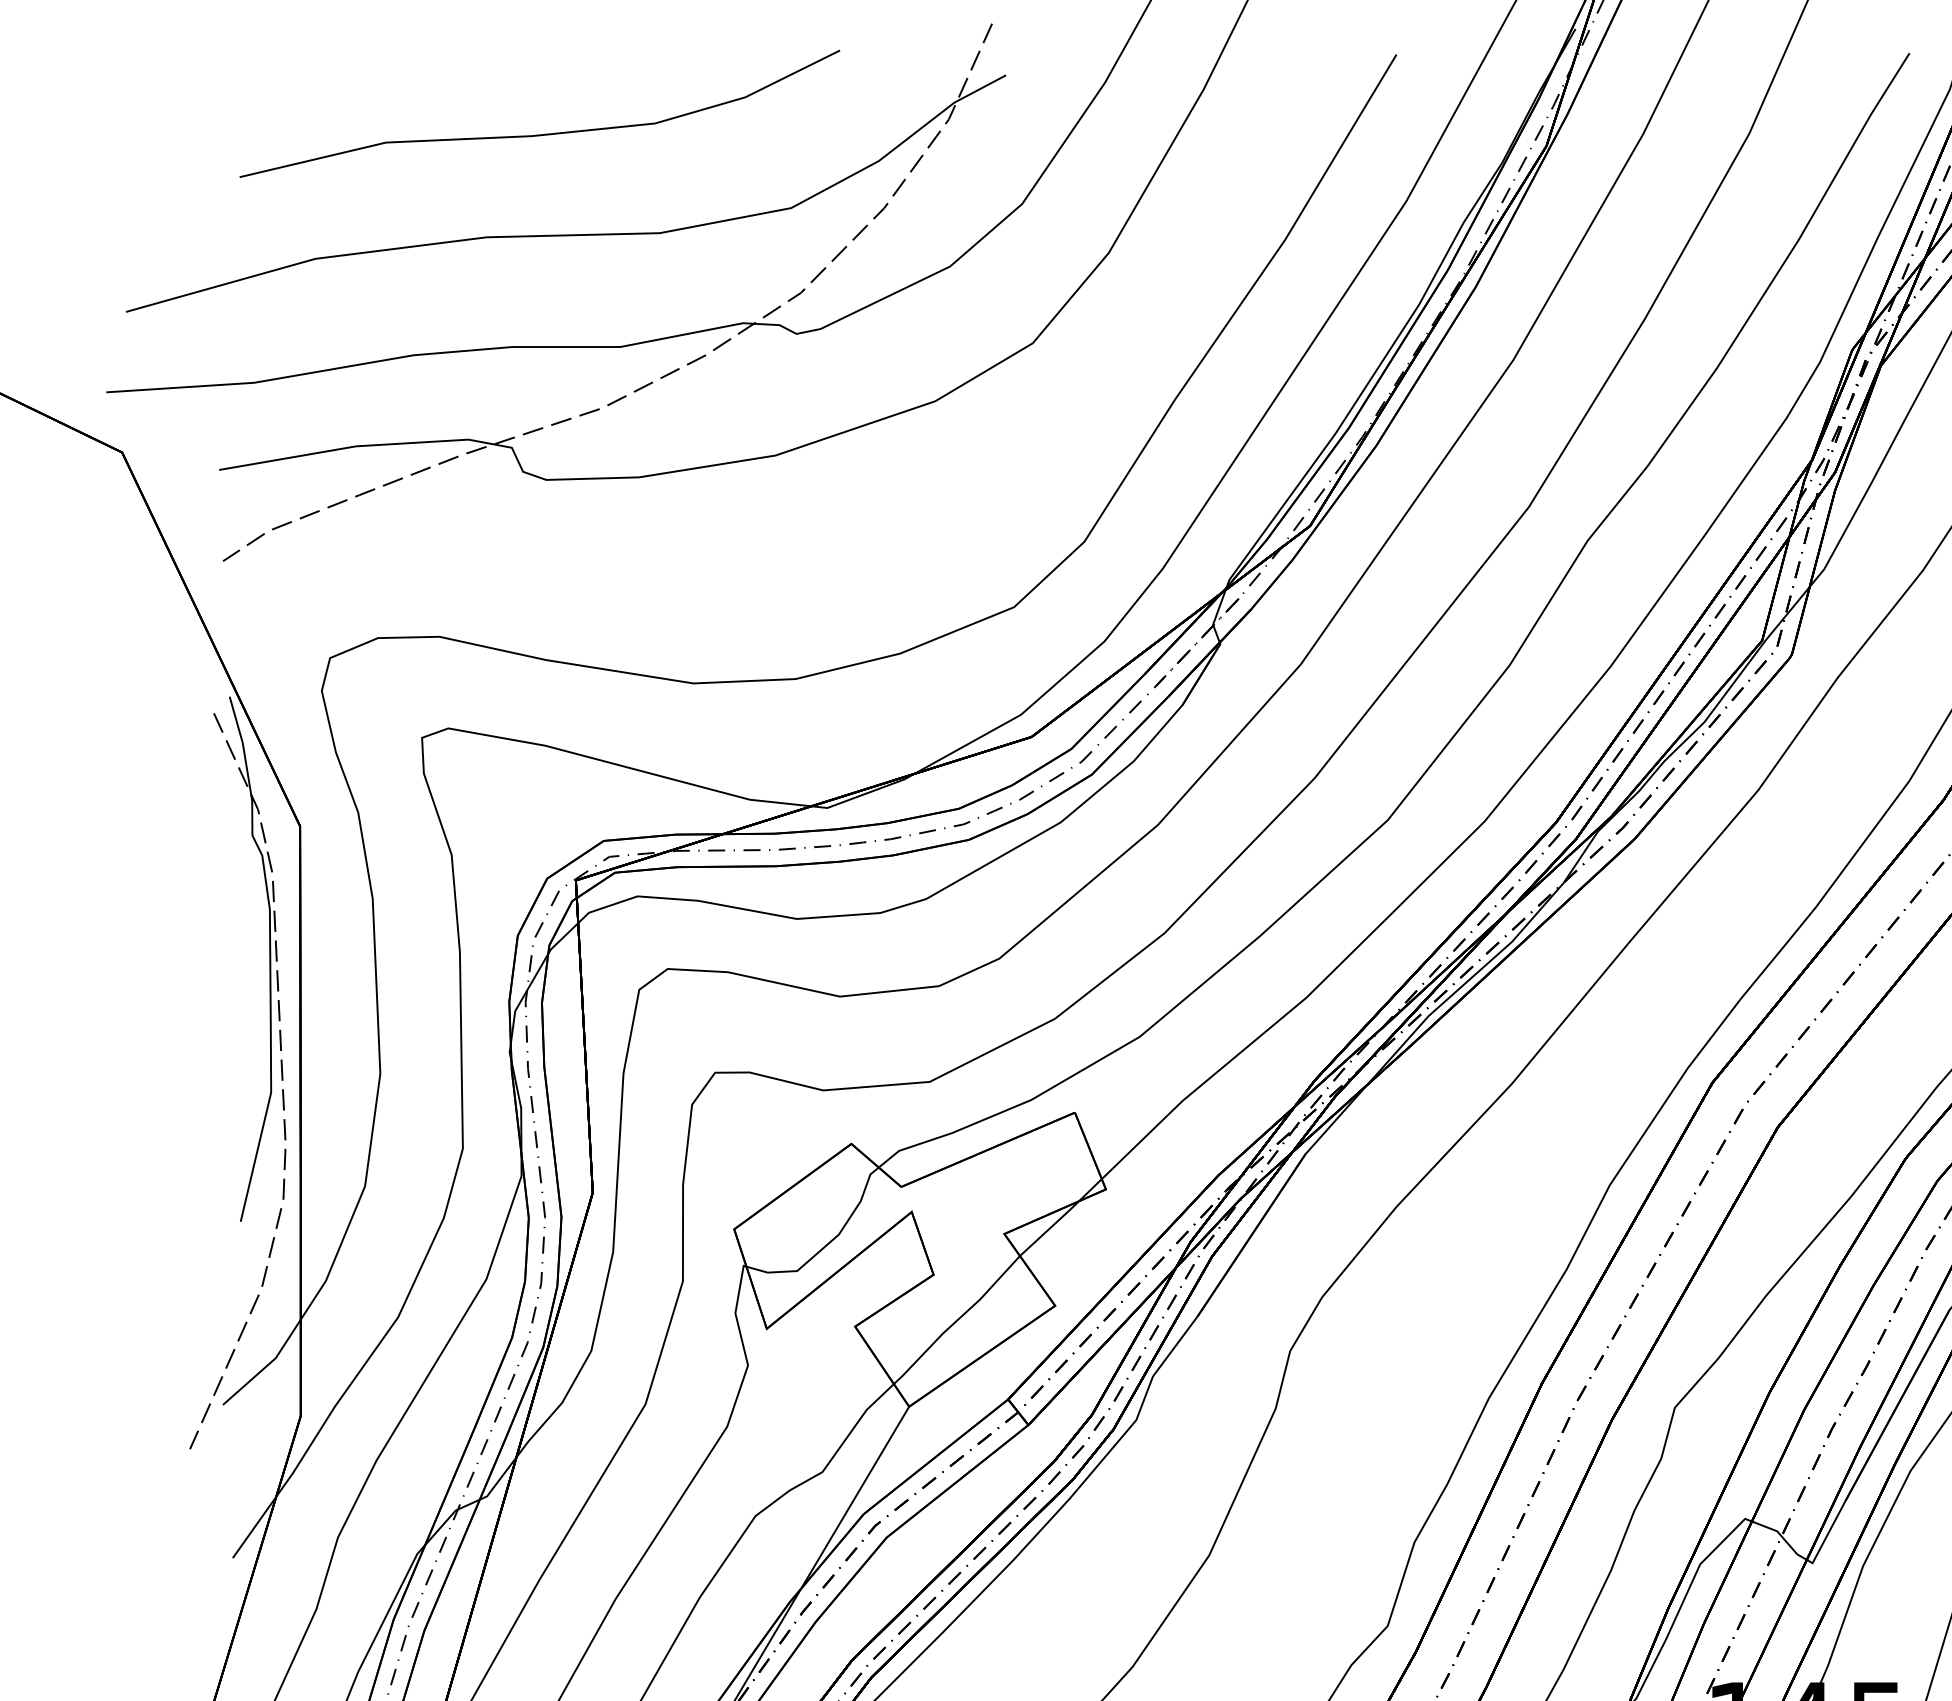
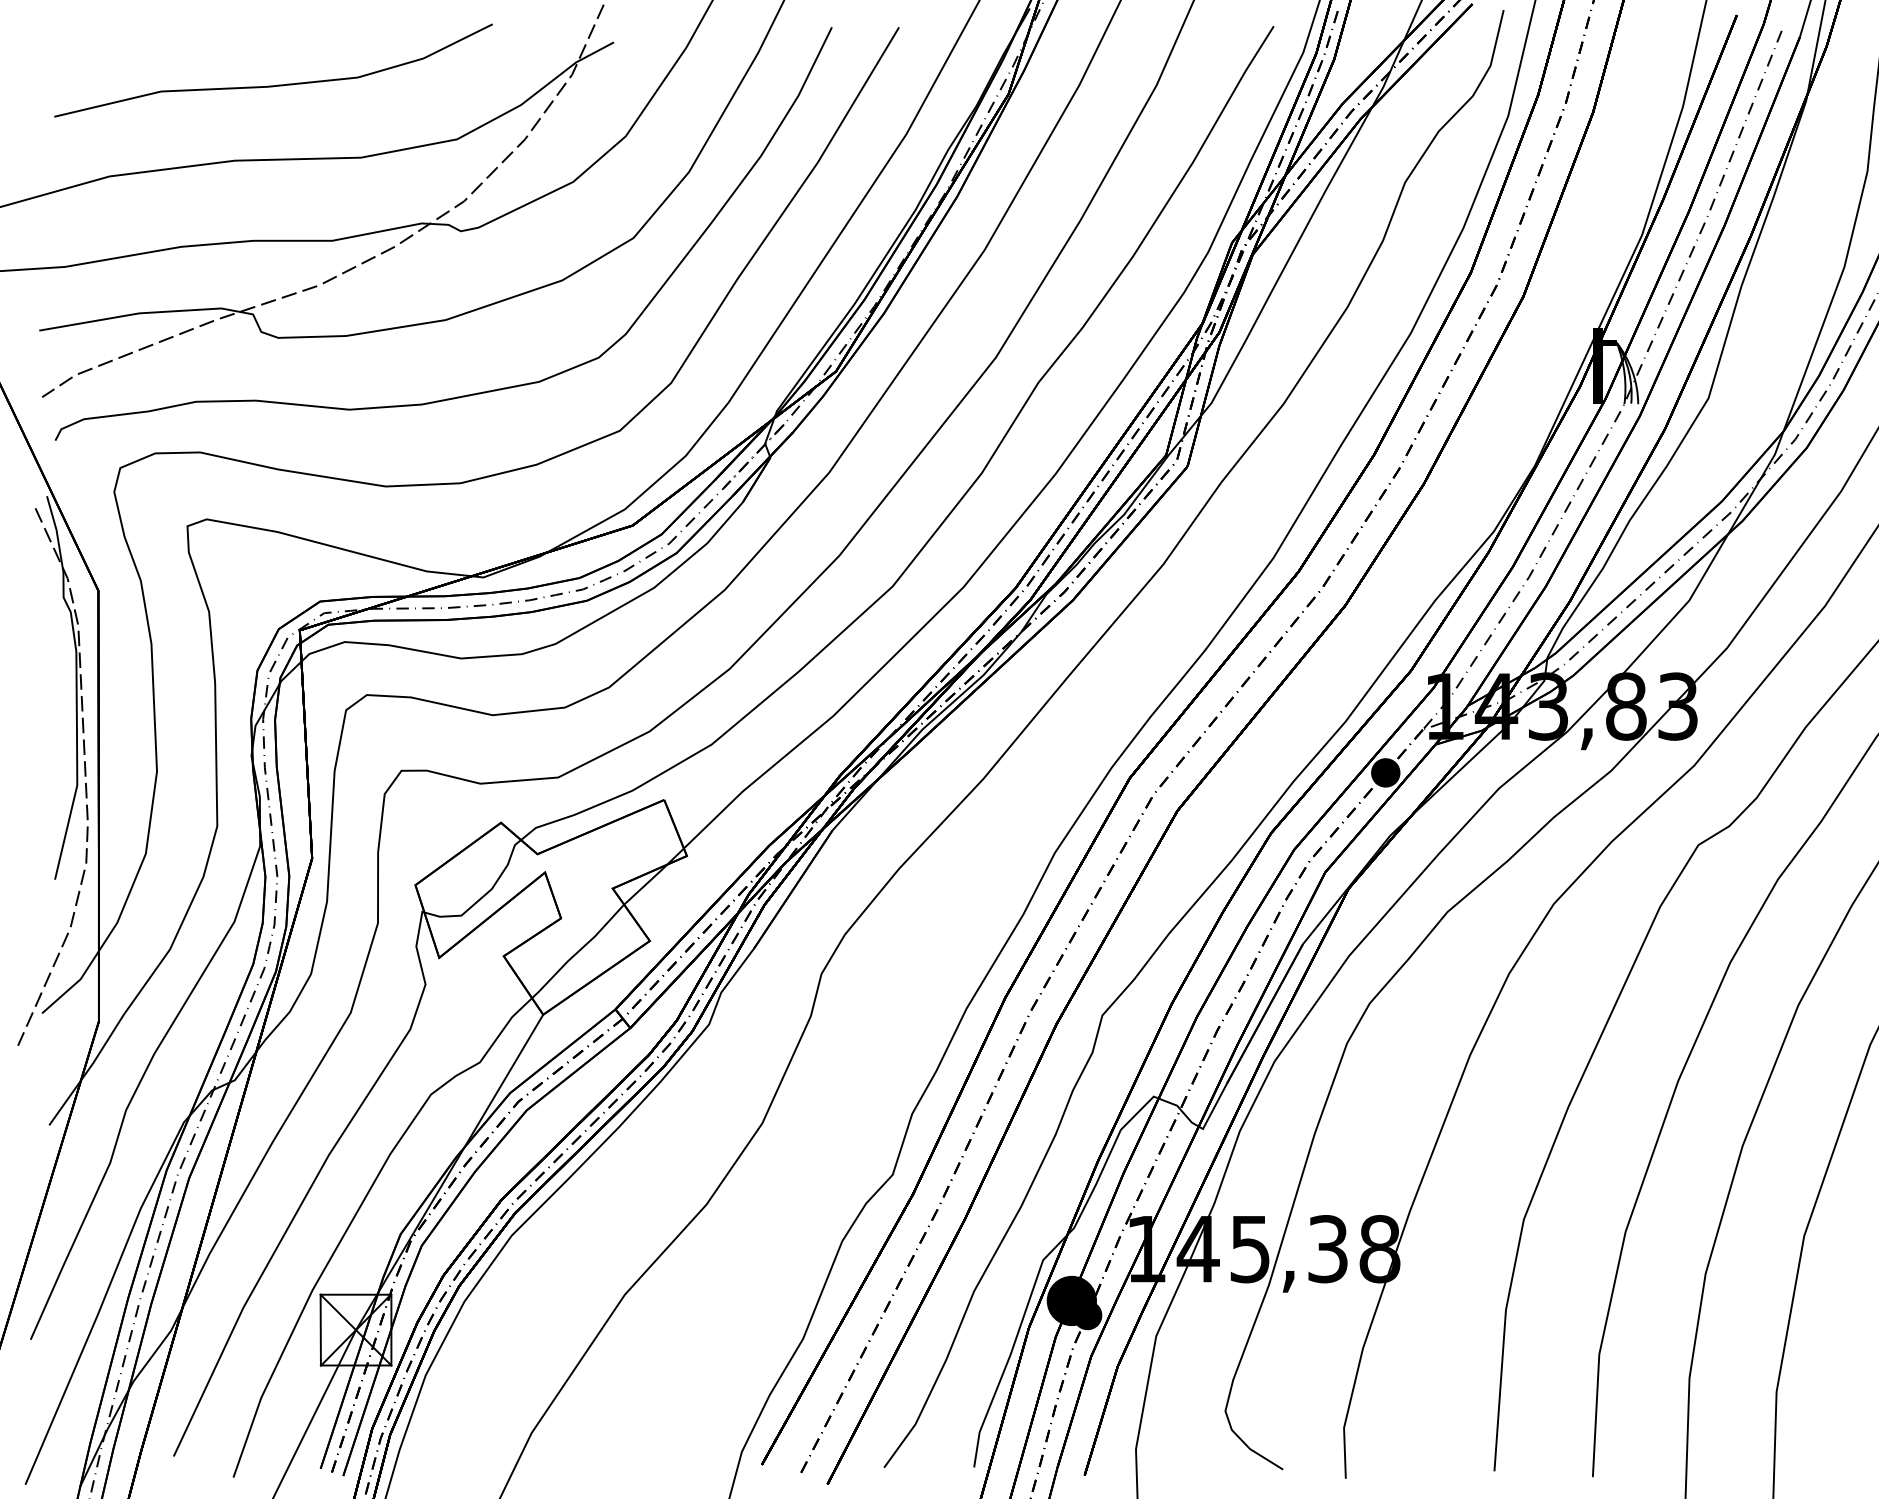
curve: (819, 554) -> (477, 392), added

